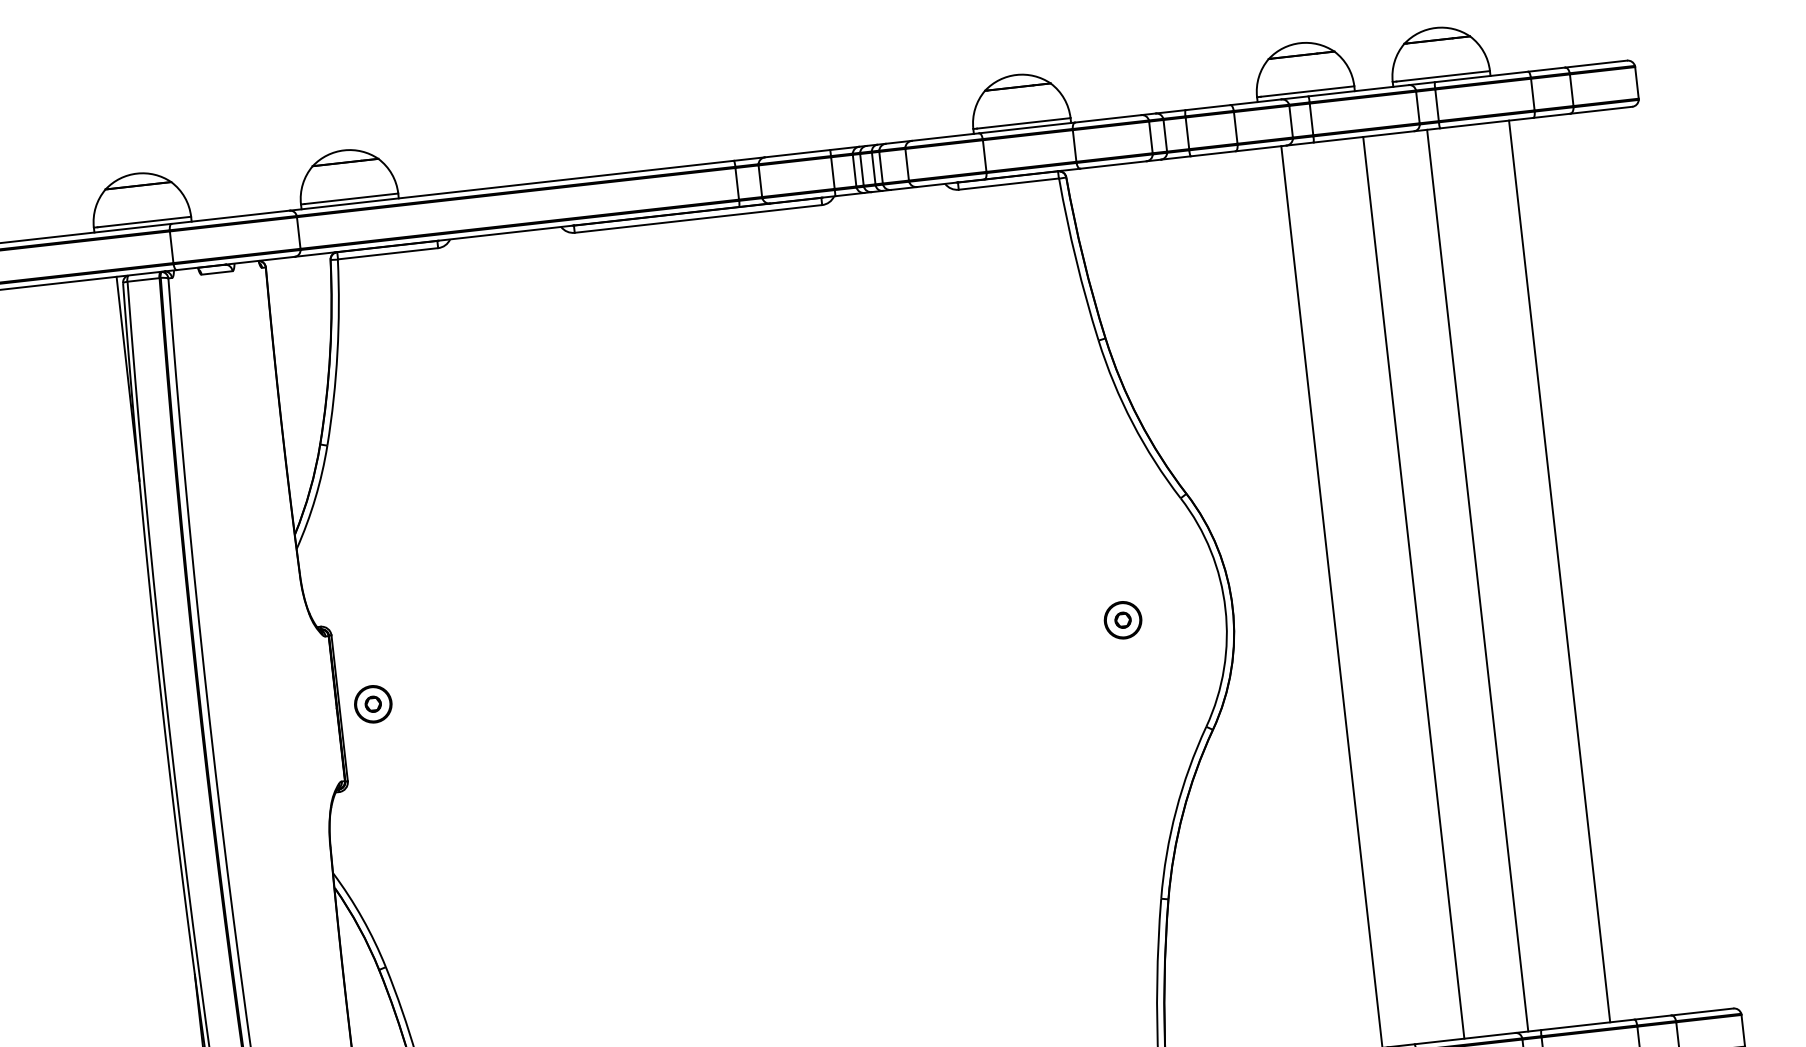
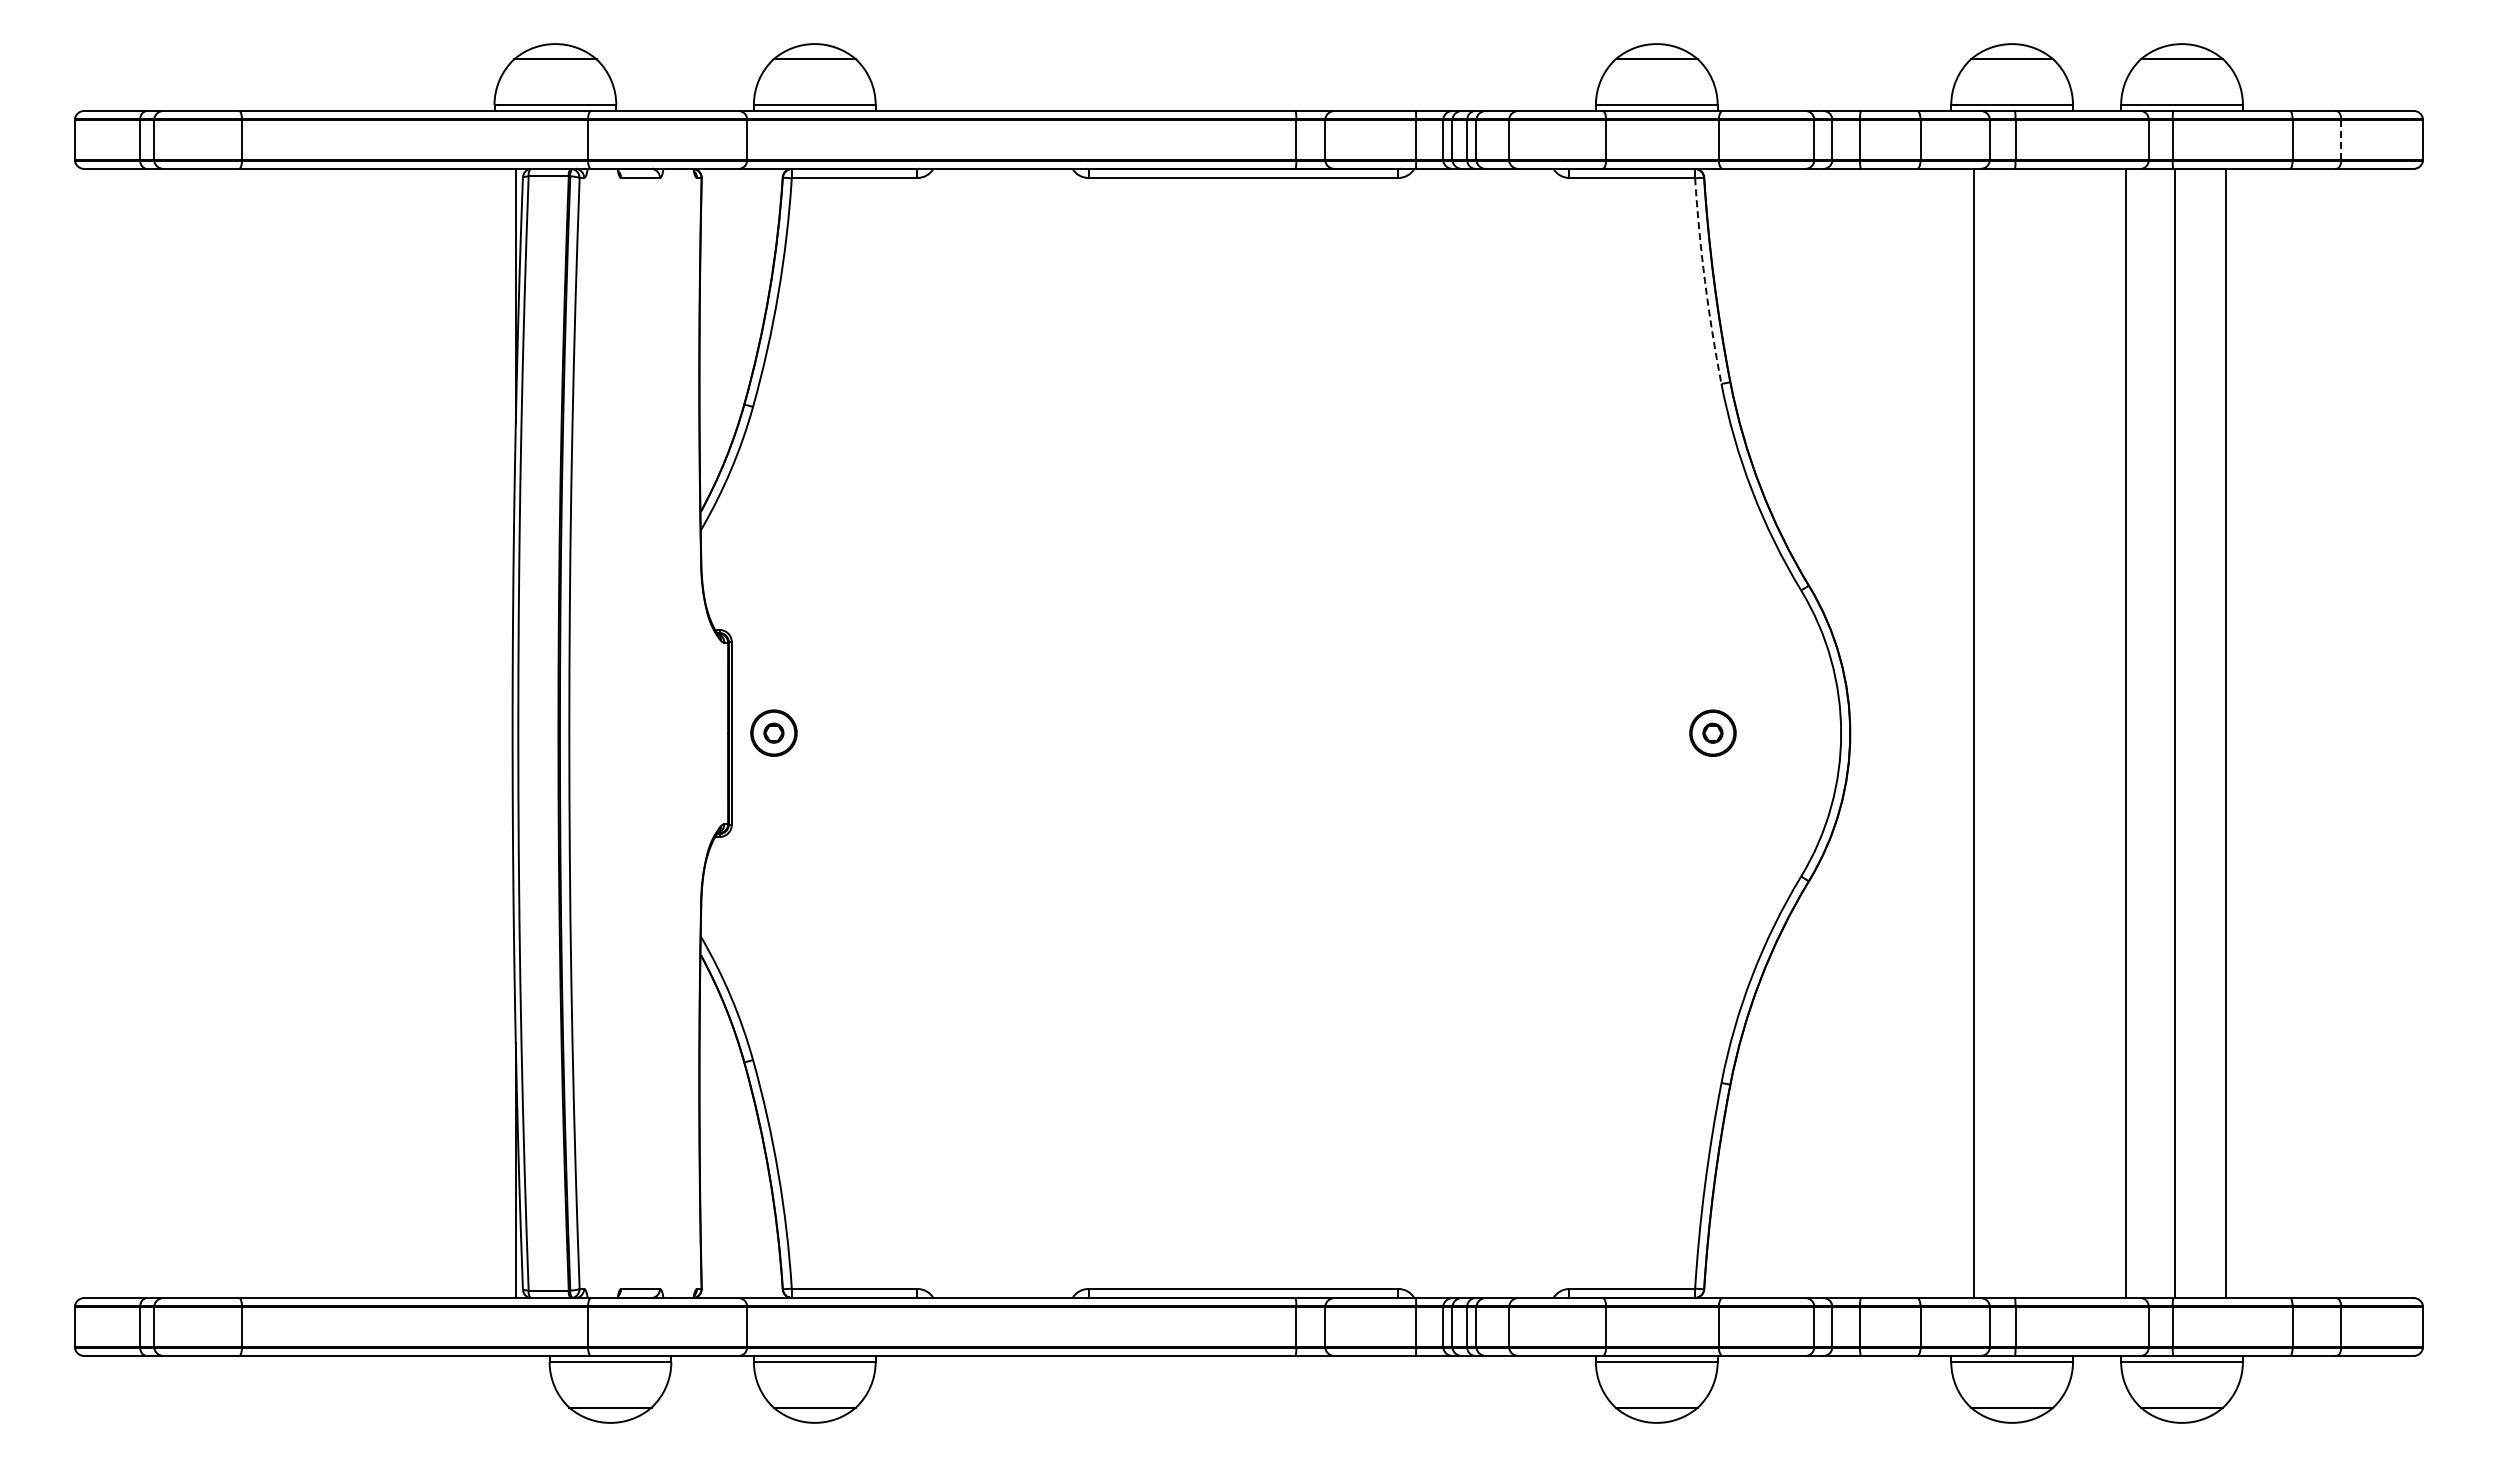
line: (1571, 89) -> (2341, 139), solid -> dashed
arc: (1076, 260) -> (1705, 281), solid -> dashed
line: (1559, 571) -> (2174, 733), moved
line: (1478, 580) -> (2226, 733), moved
line: (1414, 587) -> (2126, 733), moved

